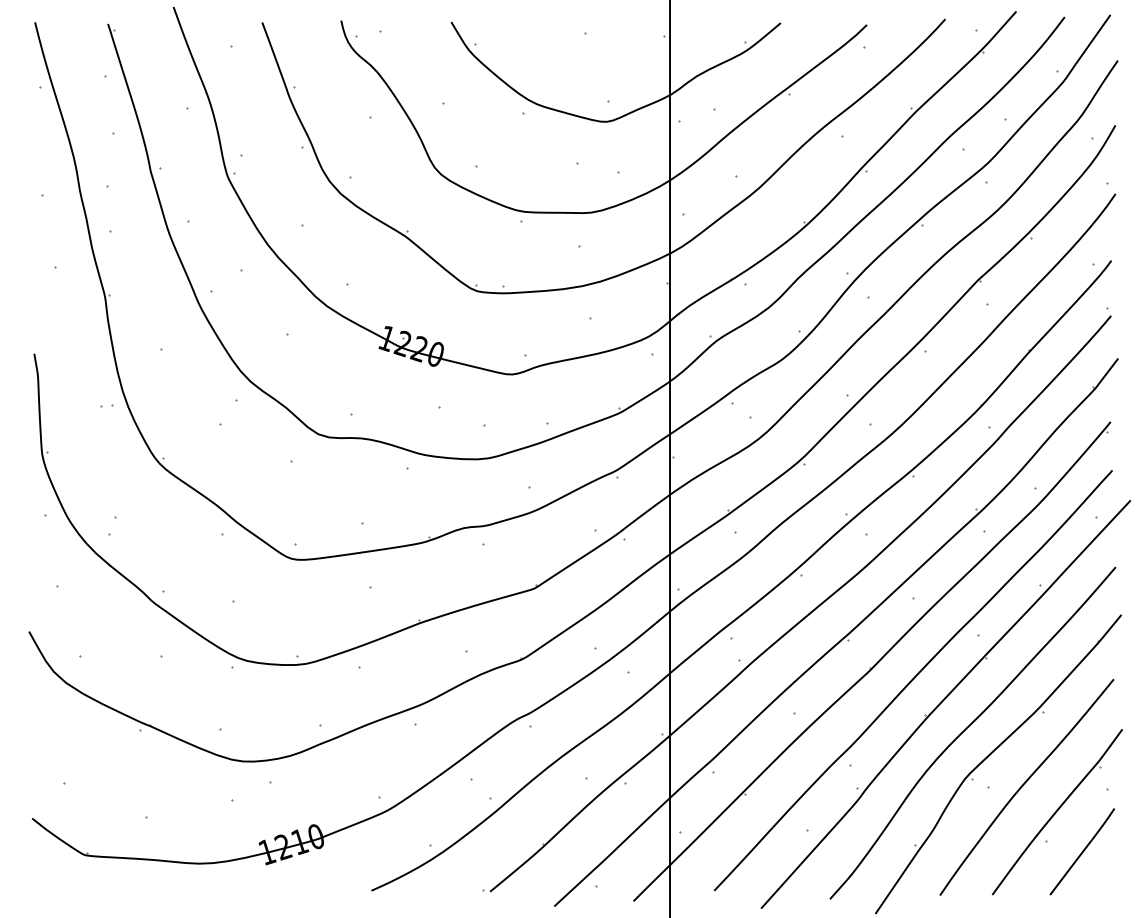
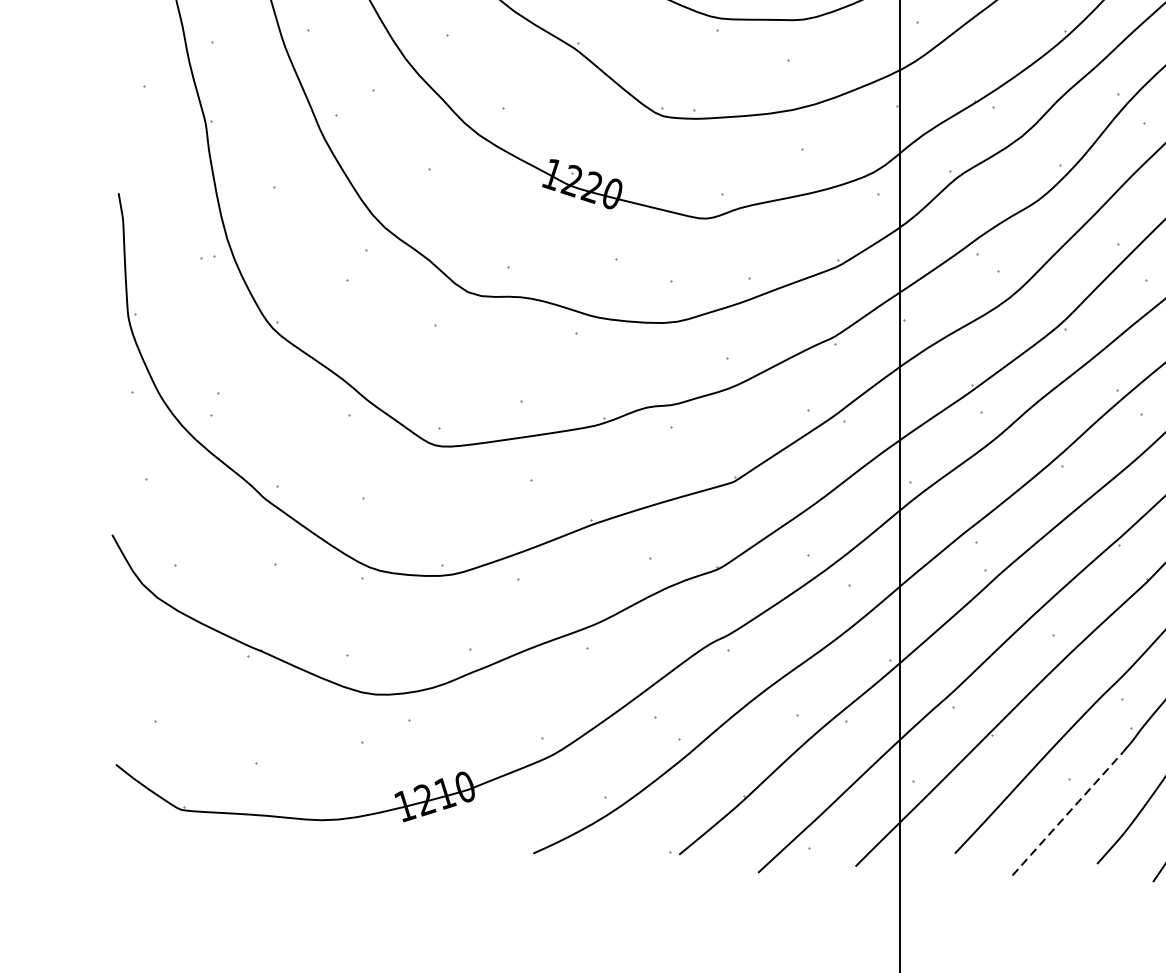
line: (806, 857) -> (1068, 812), solid -> dashed

